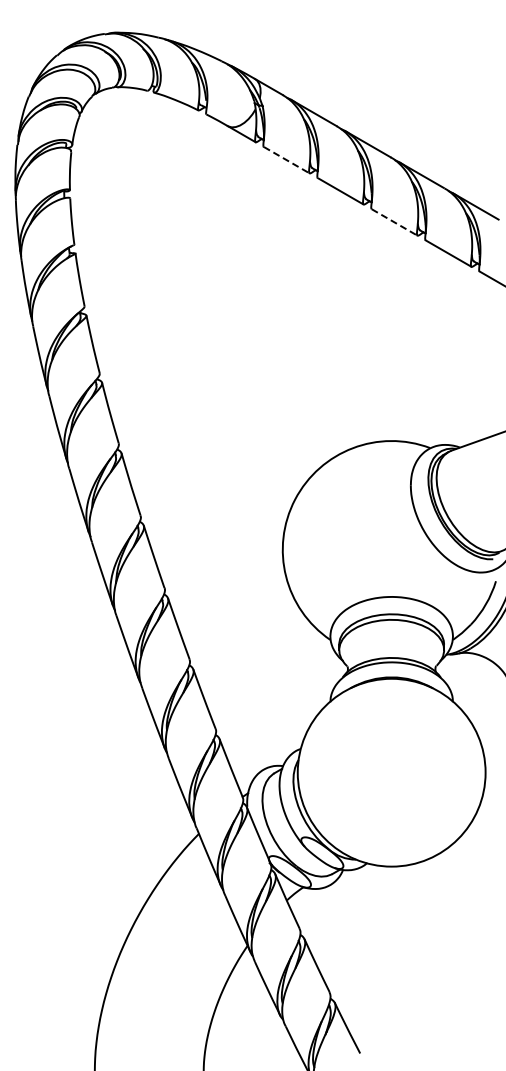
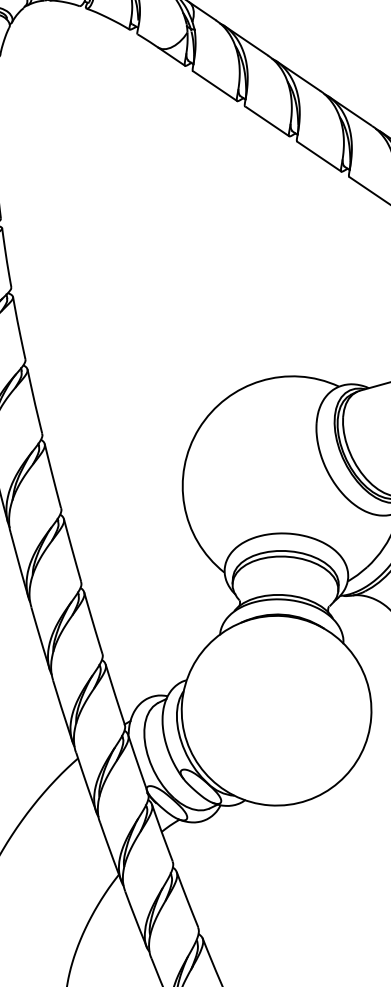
line: (287, 160) -> (215, 86), dashed -> solid
line: (395, 222) -> (320, 156), dashed -> solid

